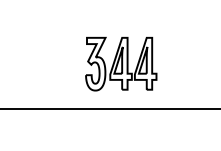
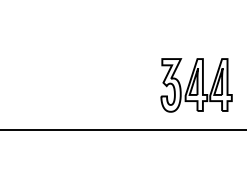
part: (121, 64) -> (196, 85), moved

